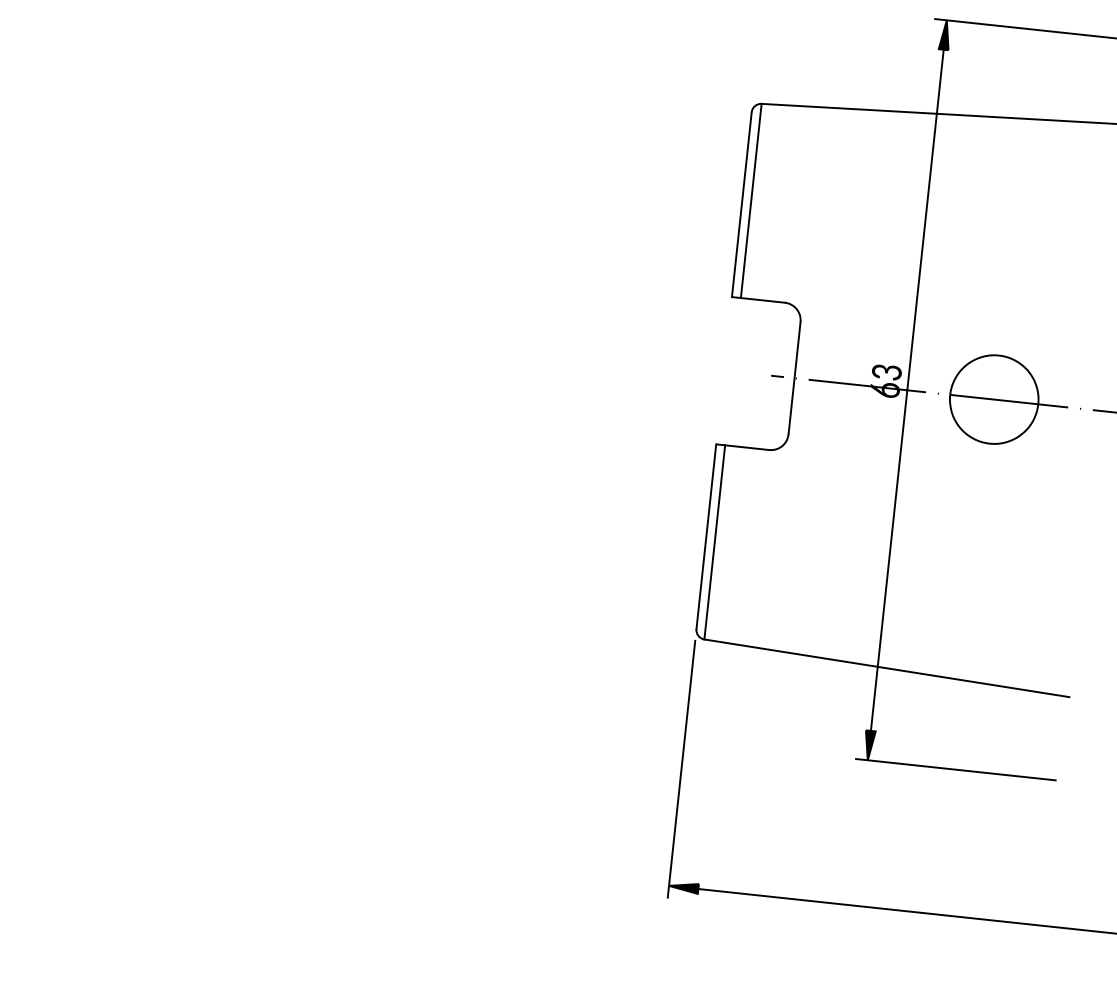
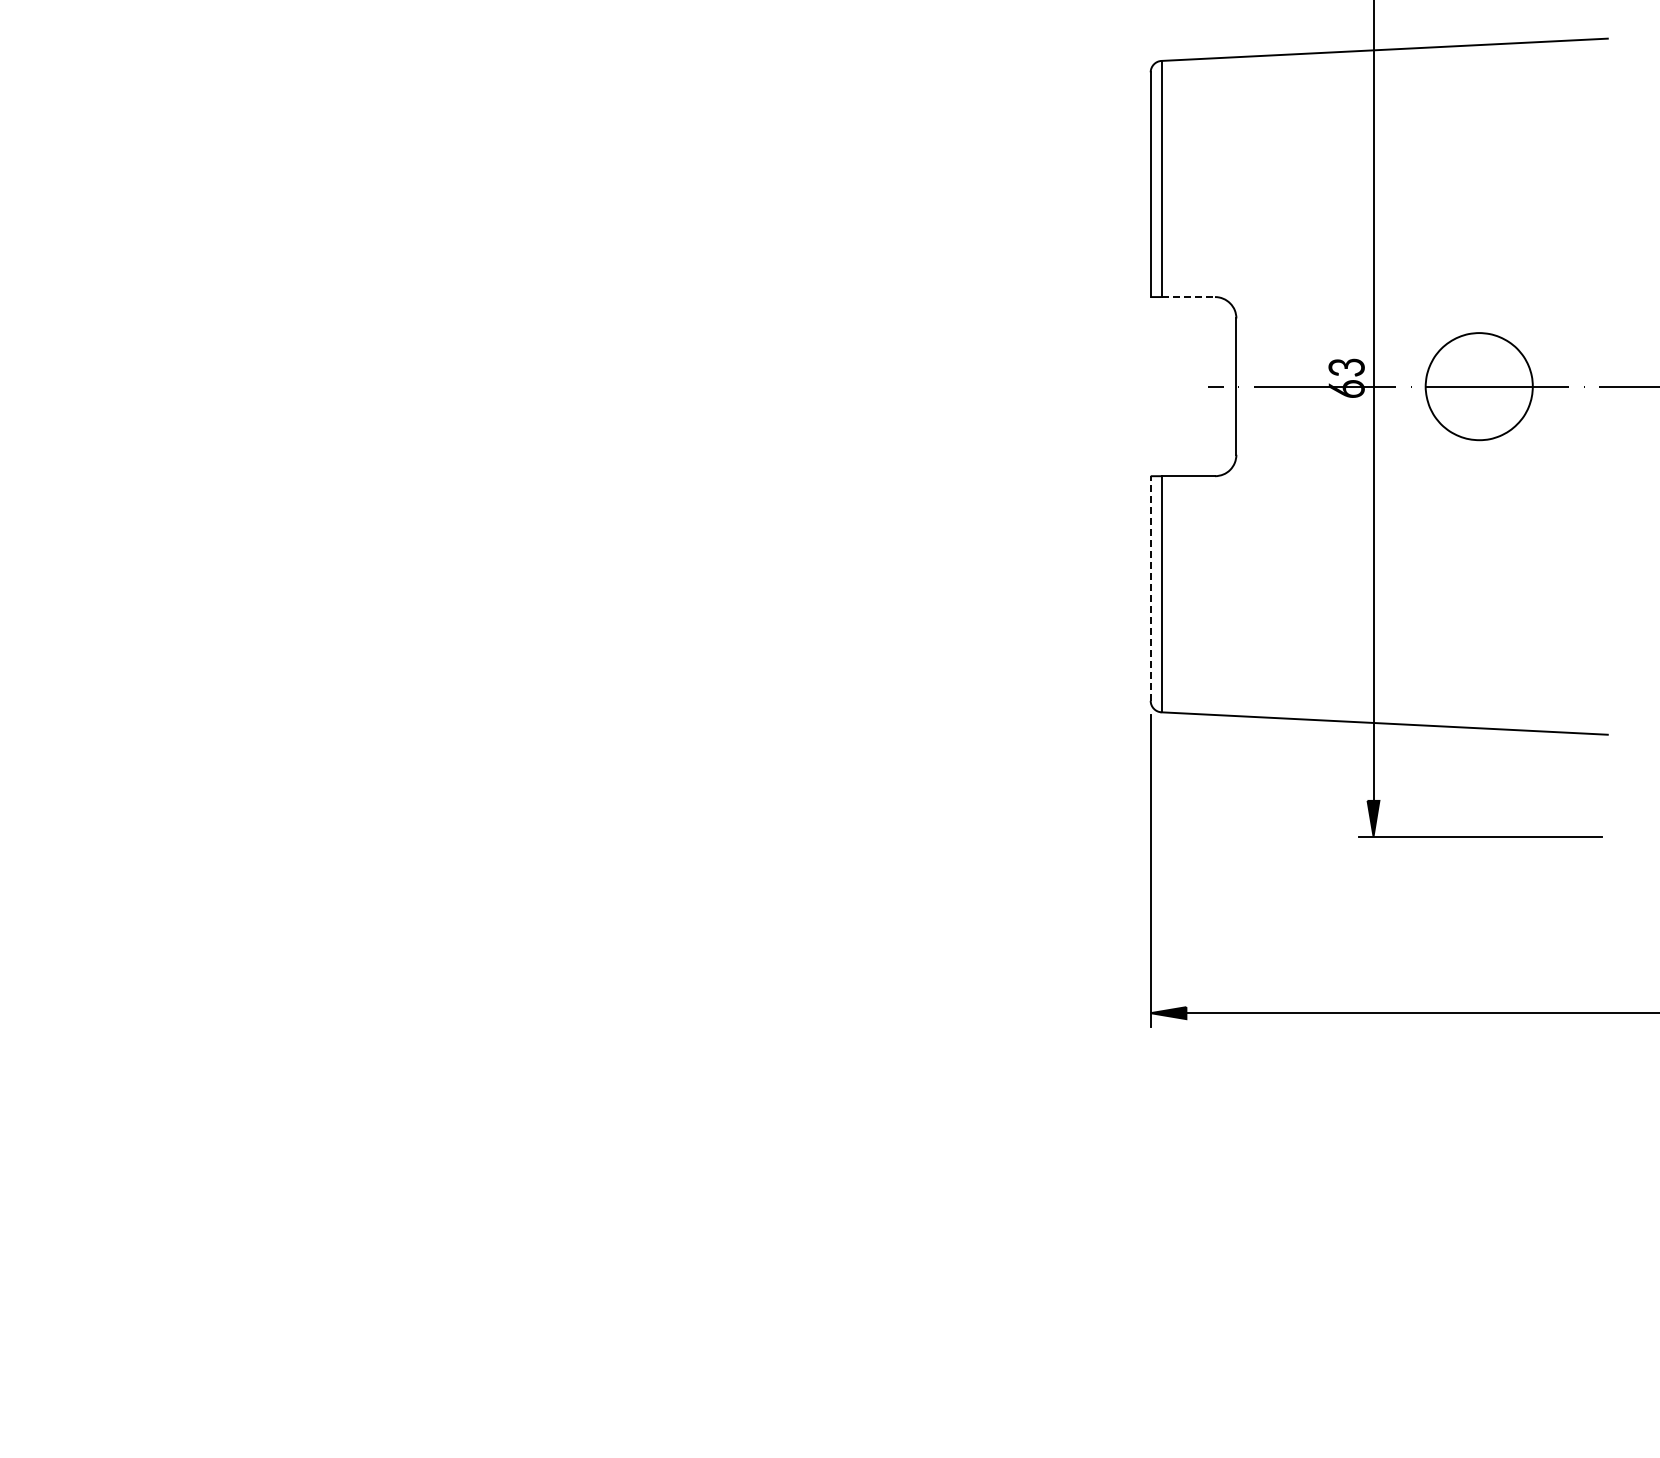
line: (763, 300) -> (1188, 297), solid -> dashed
line: (706, 536) -> (1150, 588), solid -> dashed

